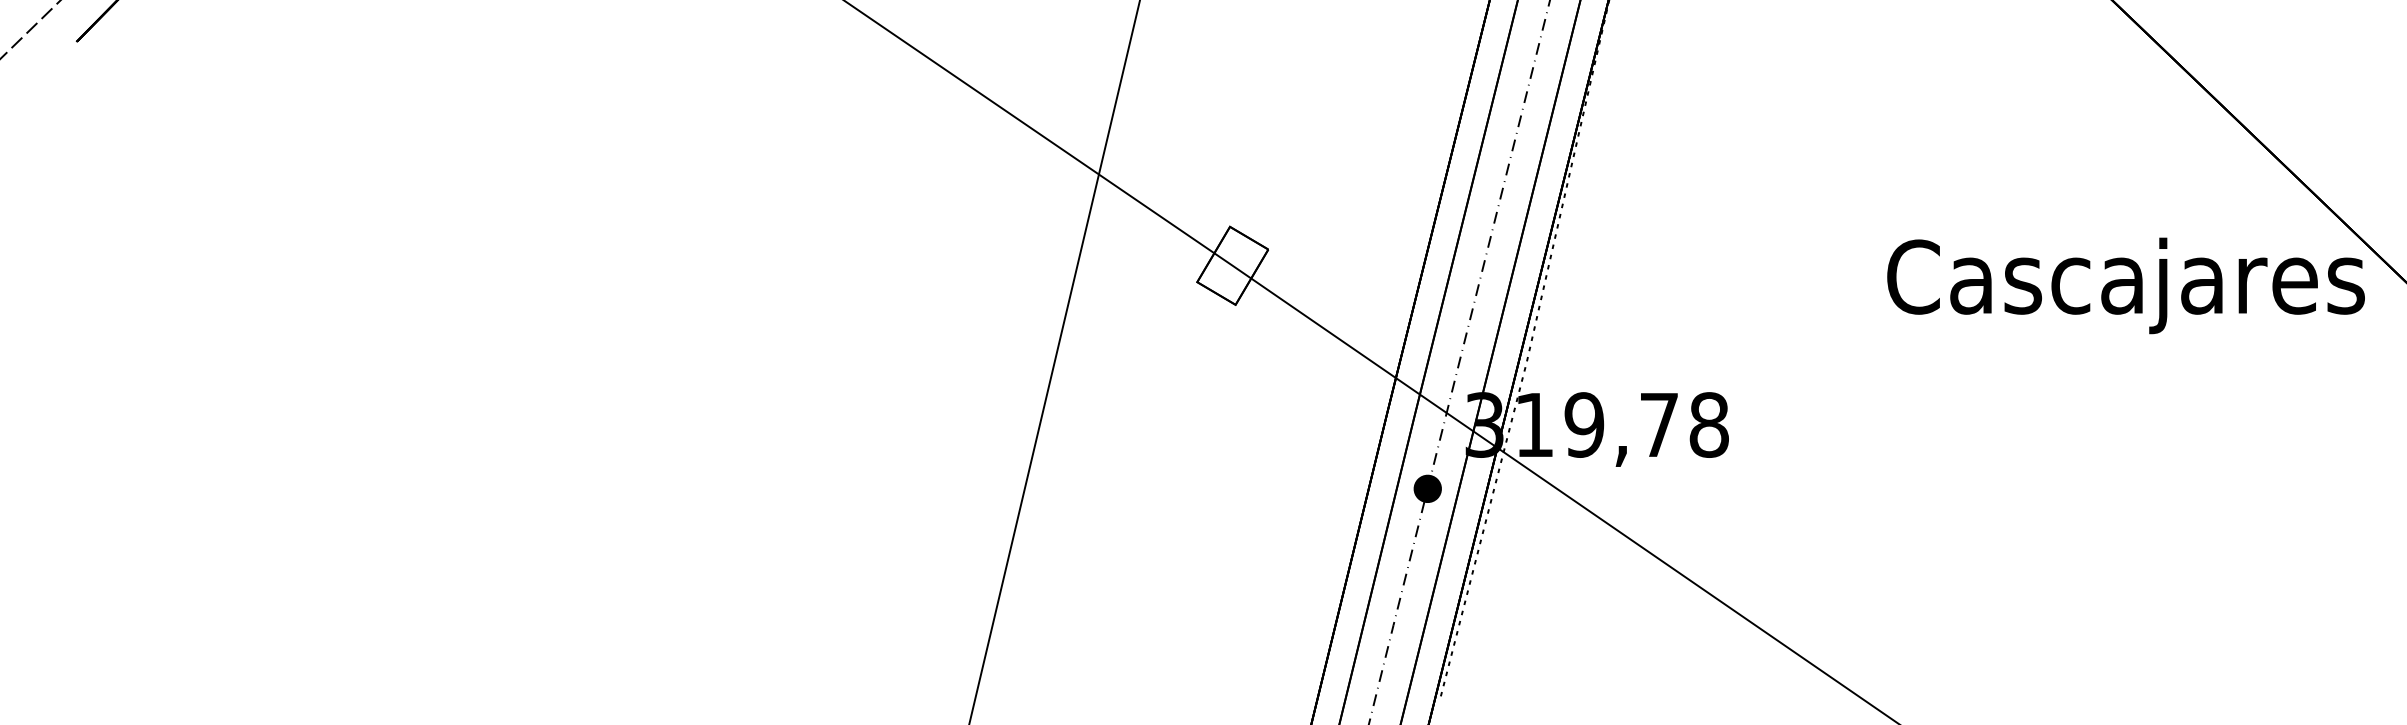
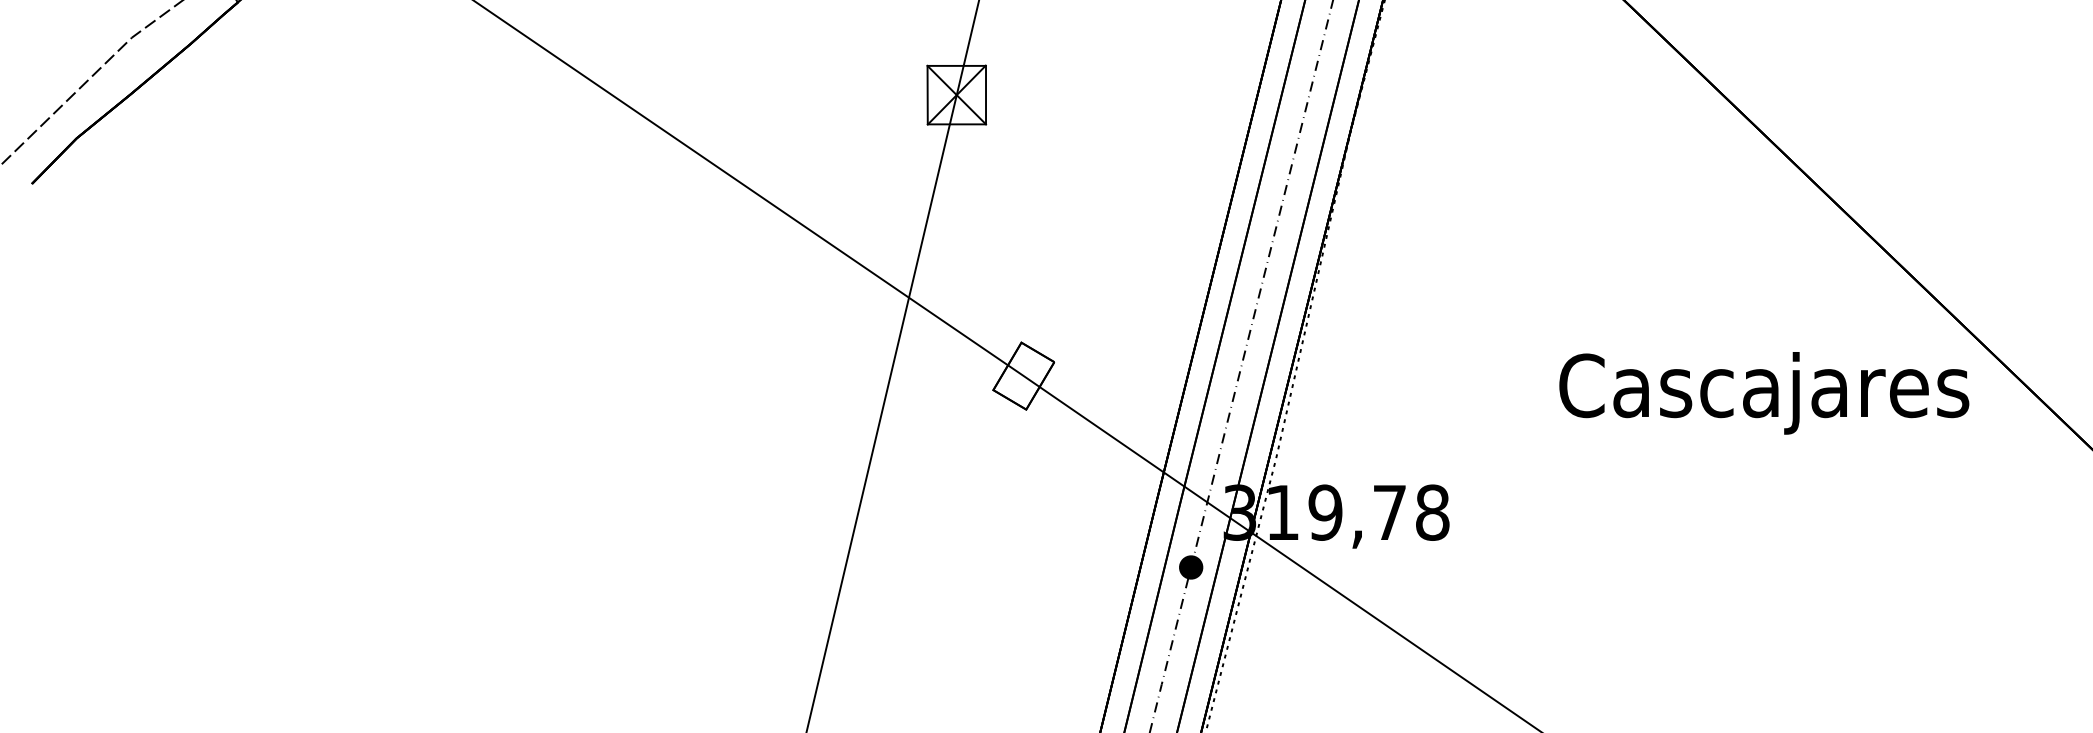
text: (2126, 286) -> (1764, 393), moved

